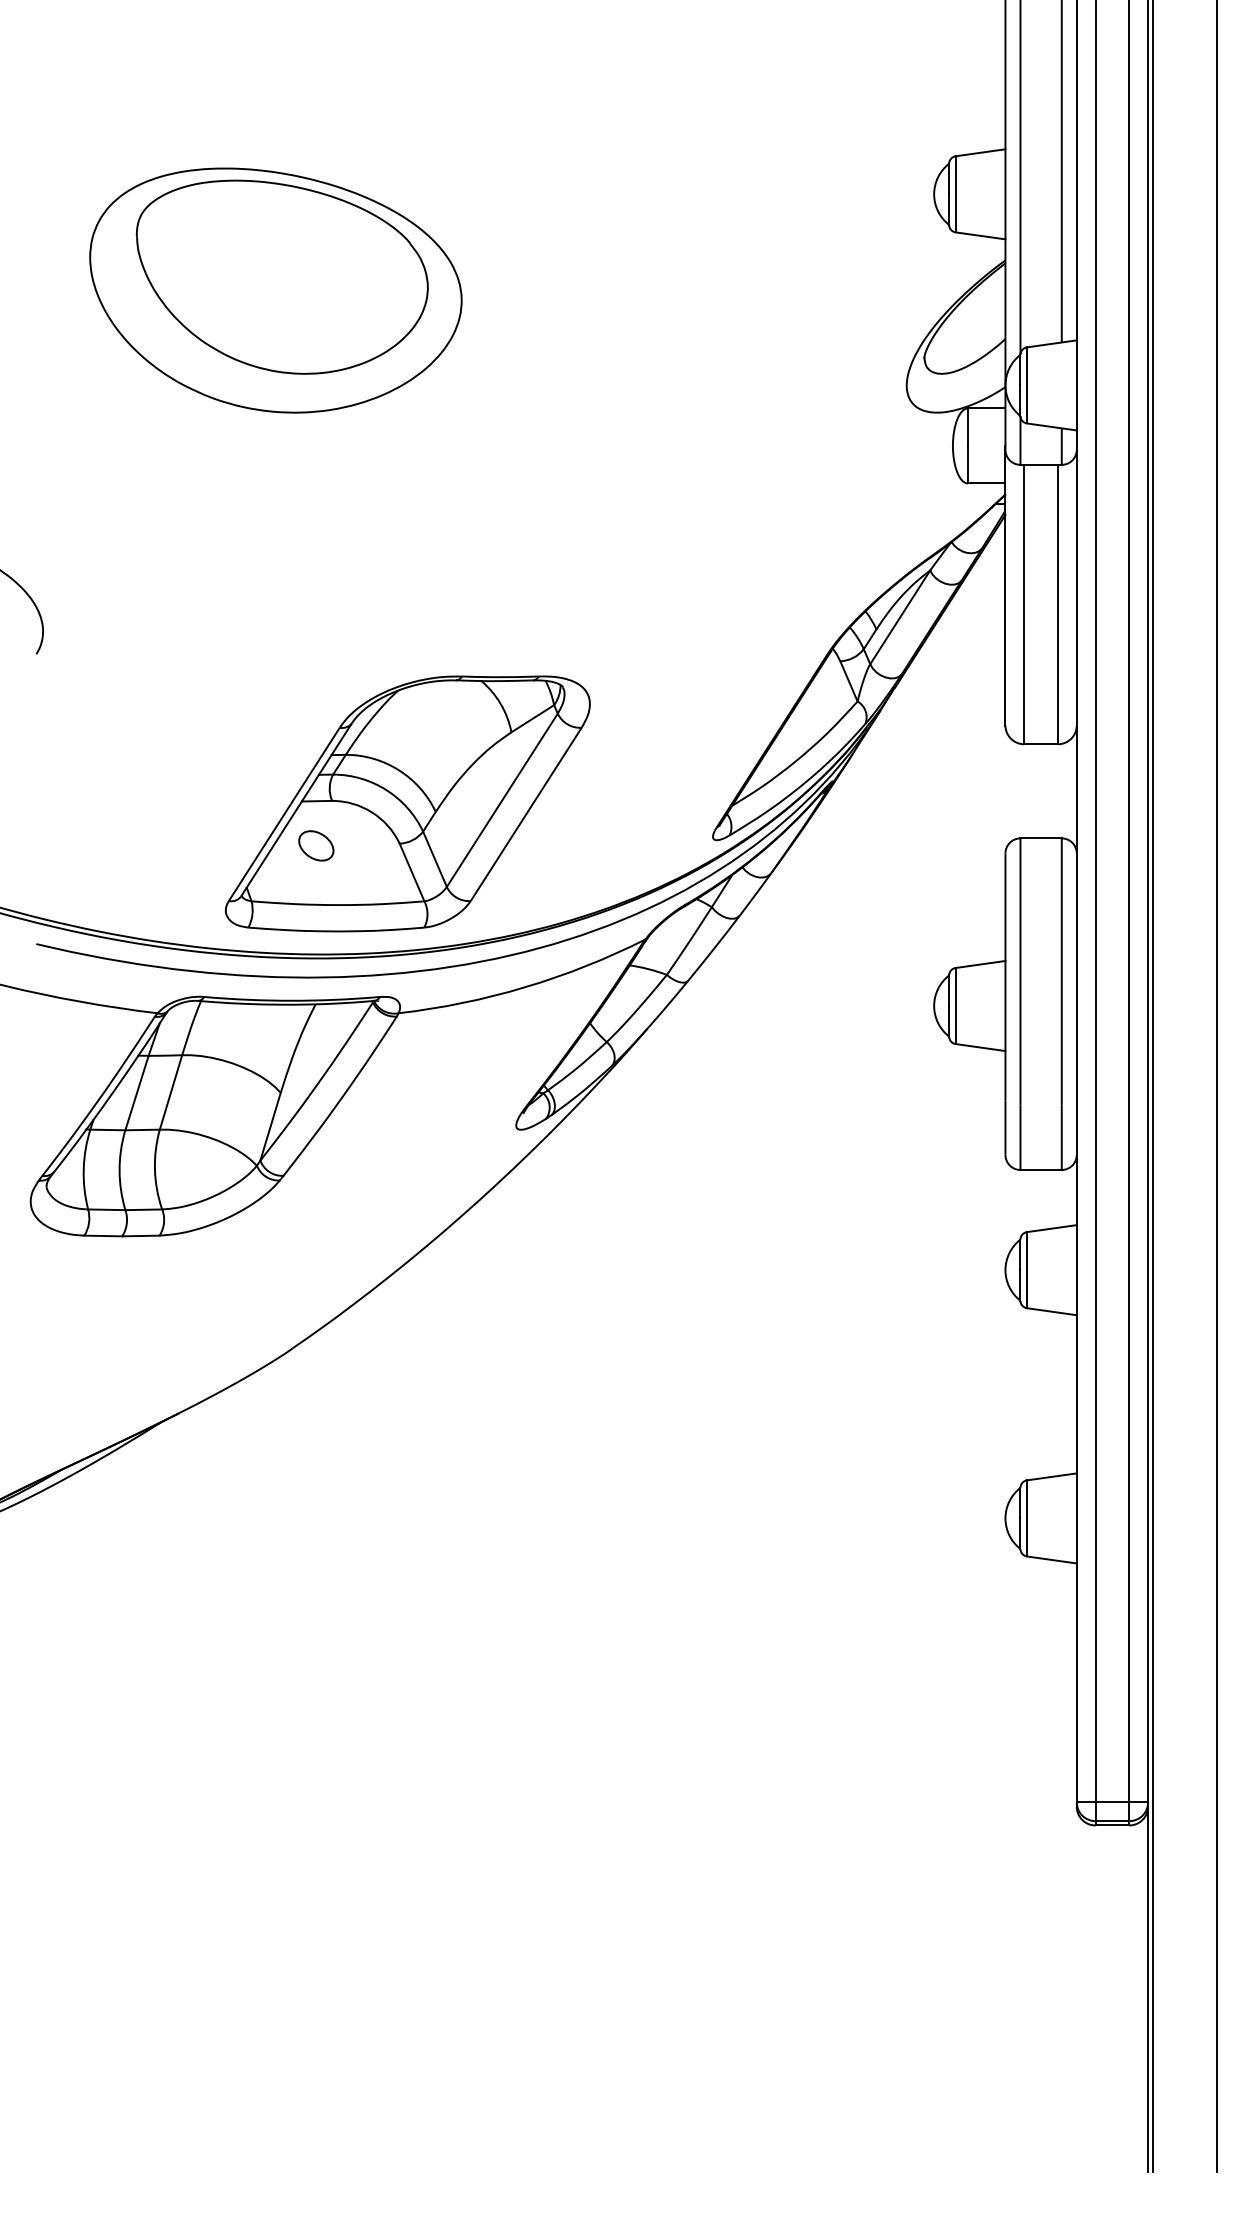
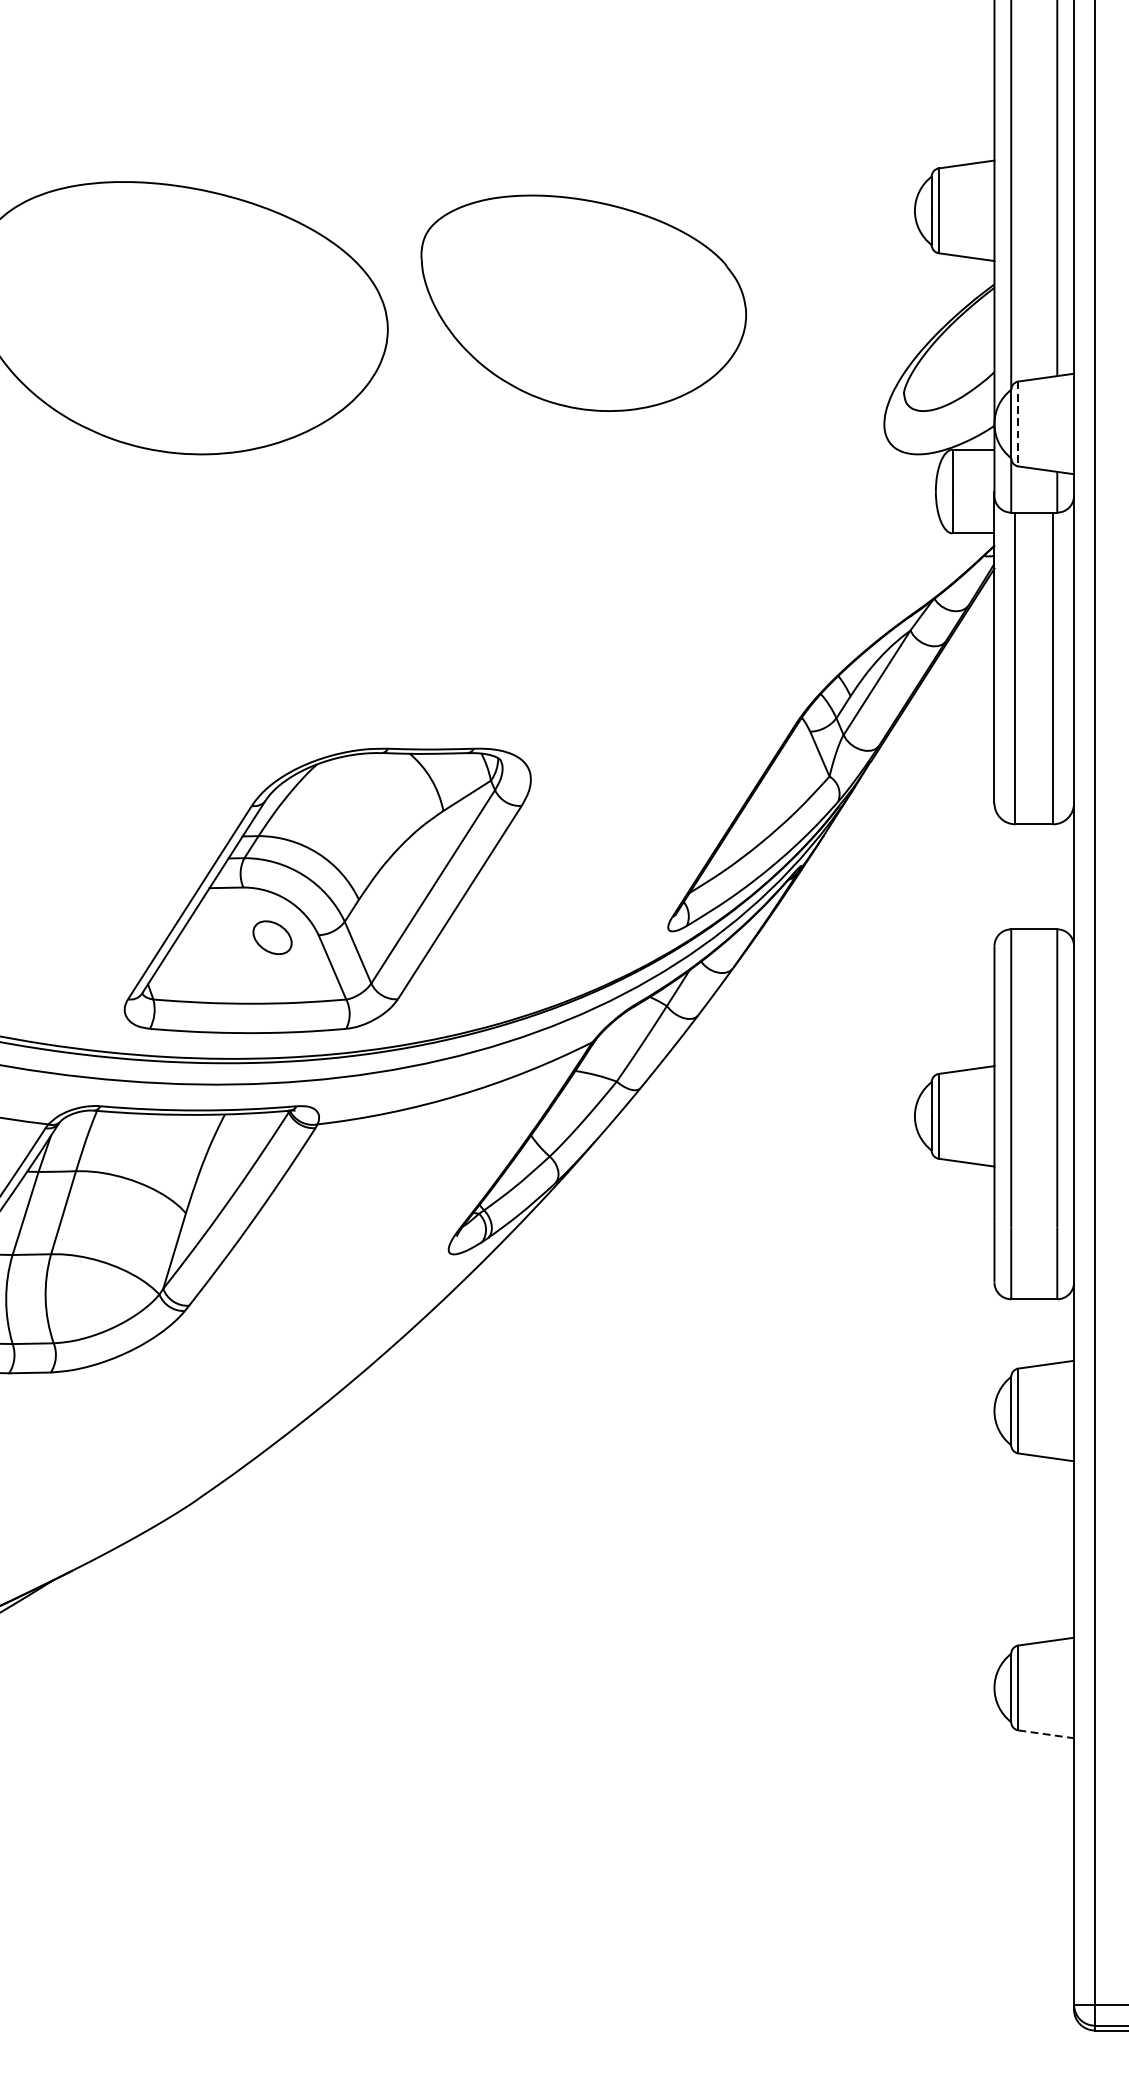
part: (281, 276) -> (582, 302), moved
line: (1026, 385) -> (1017, 424), solid -> dashed
part: (316, 845) -> (272, 937), moved
line: (1052, 1560) -> (1046, 1734), solid -> dashed

